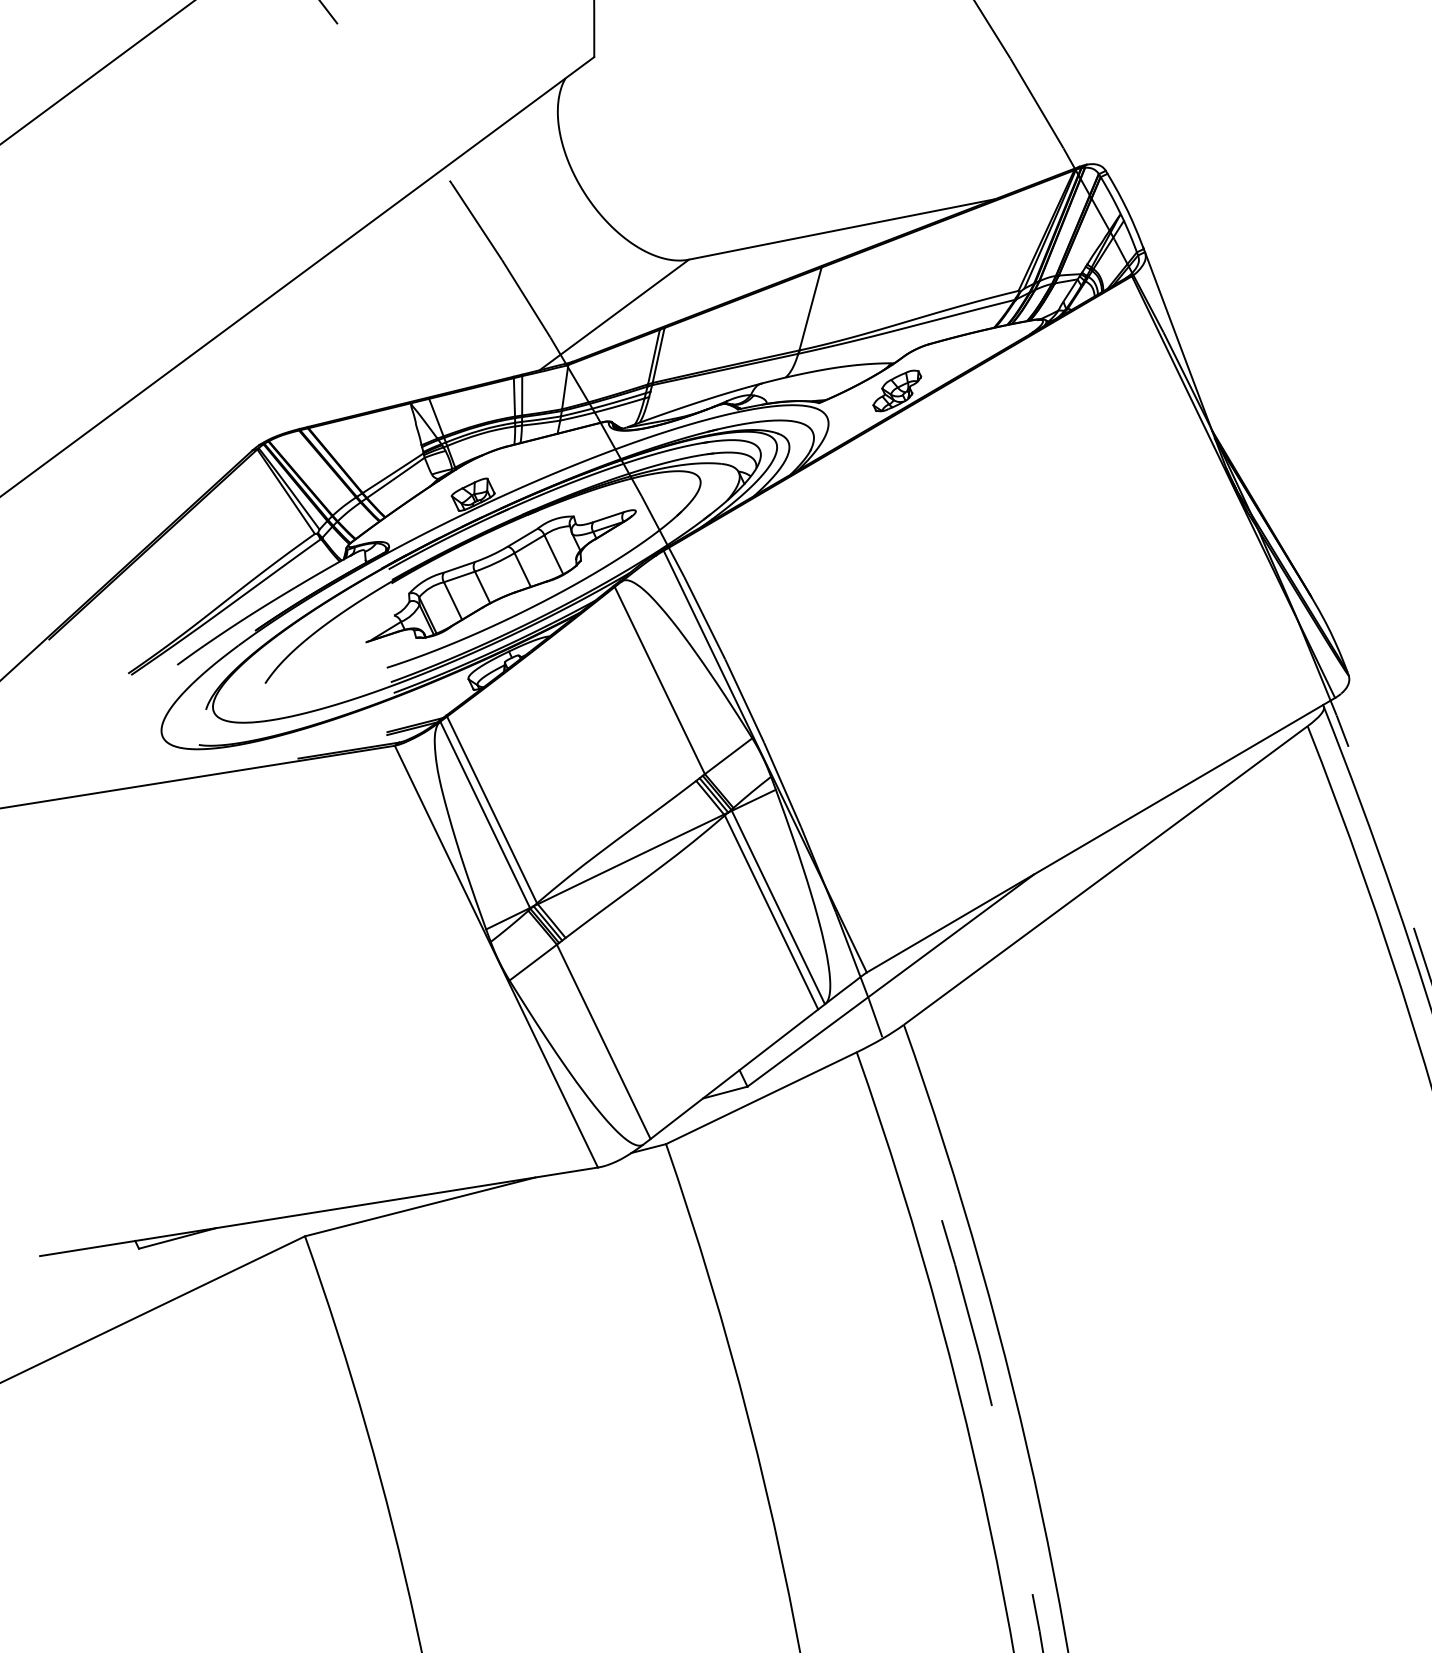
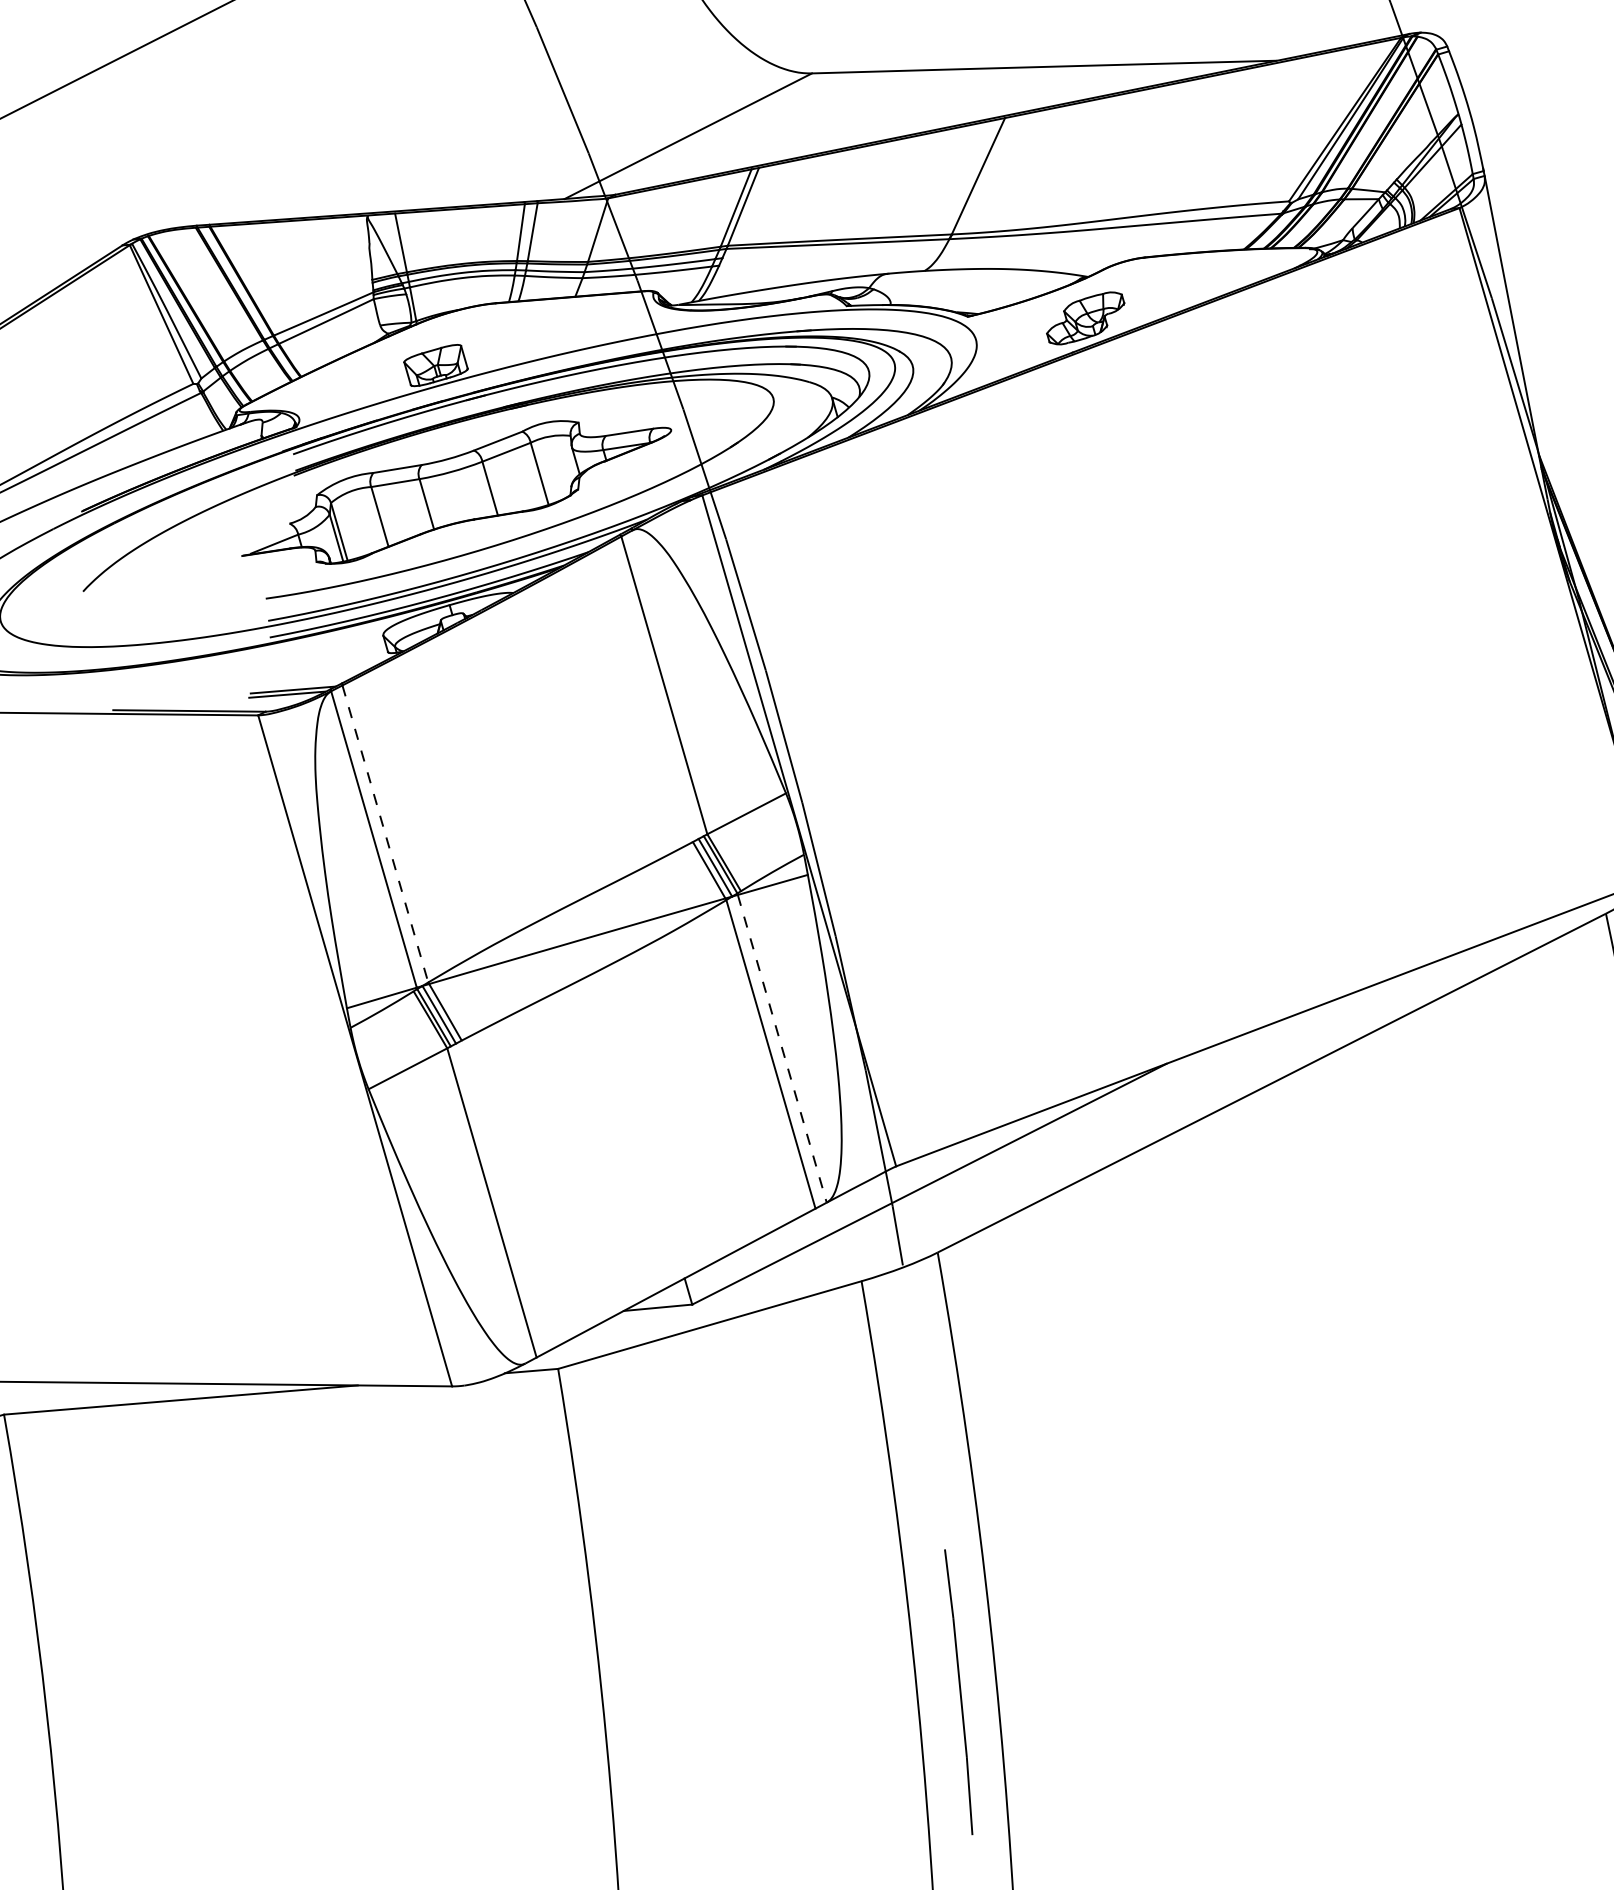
line: (492, 809) -> (386, 833), solid -> dashed
line: (778, 908) -> (782, 1050), solid -> dashed

